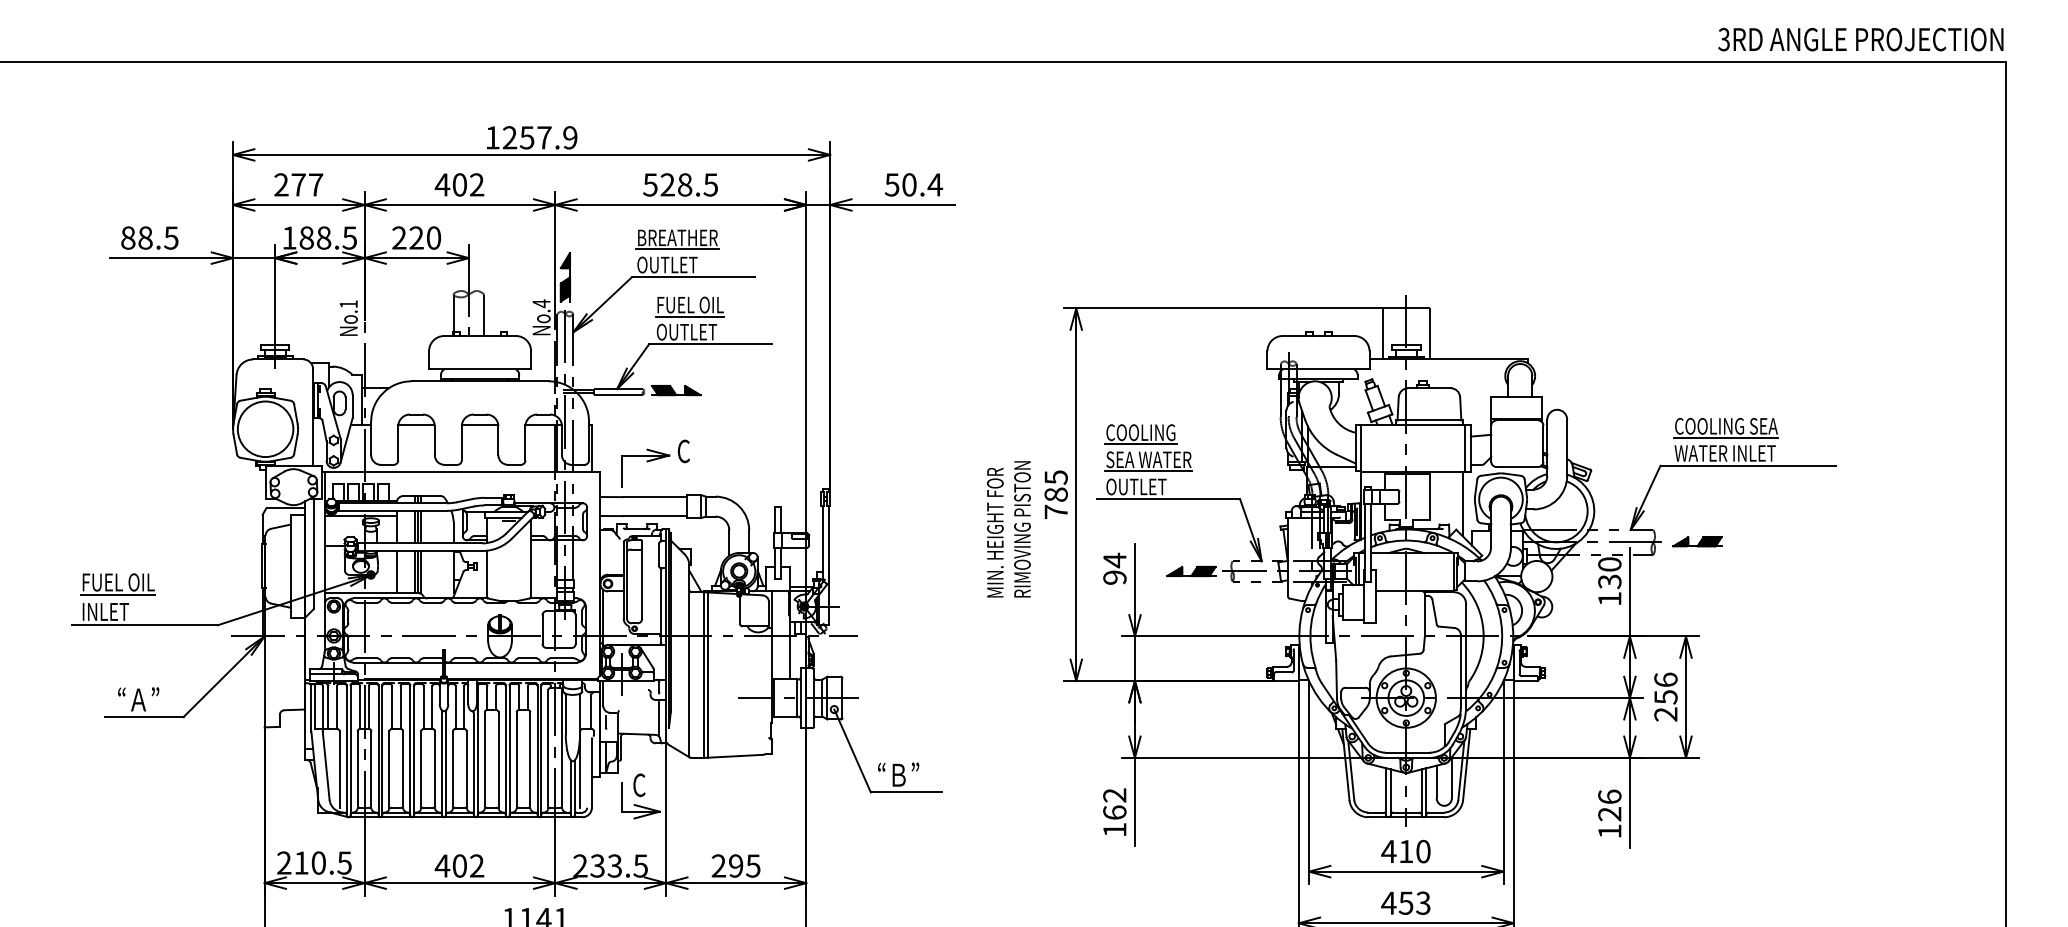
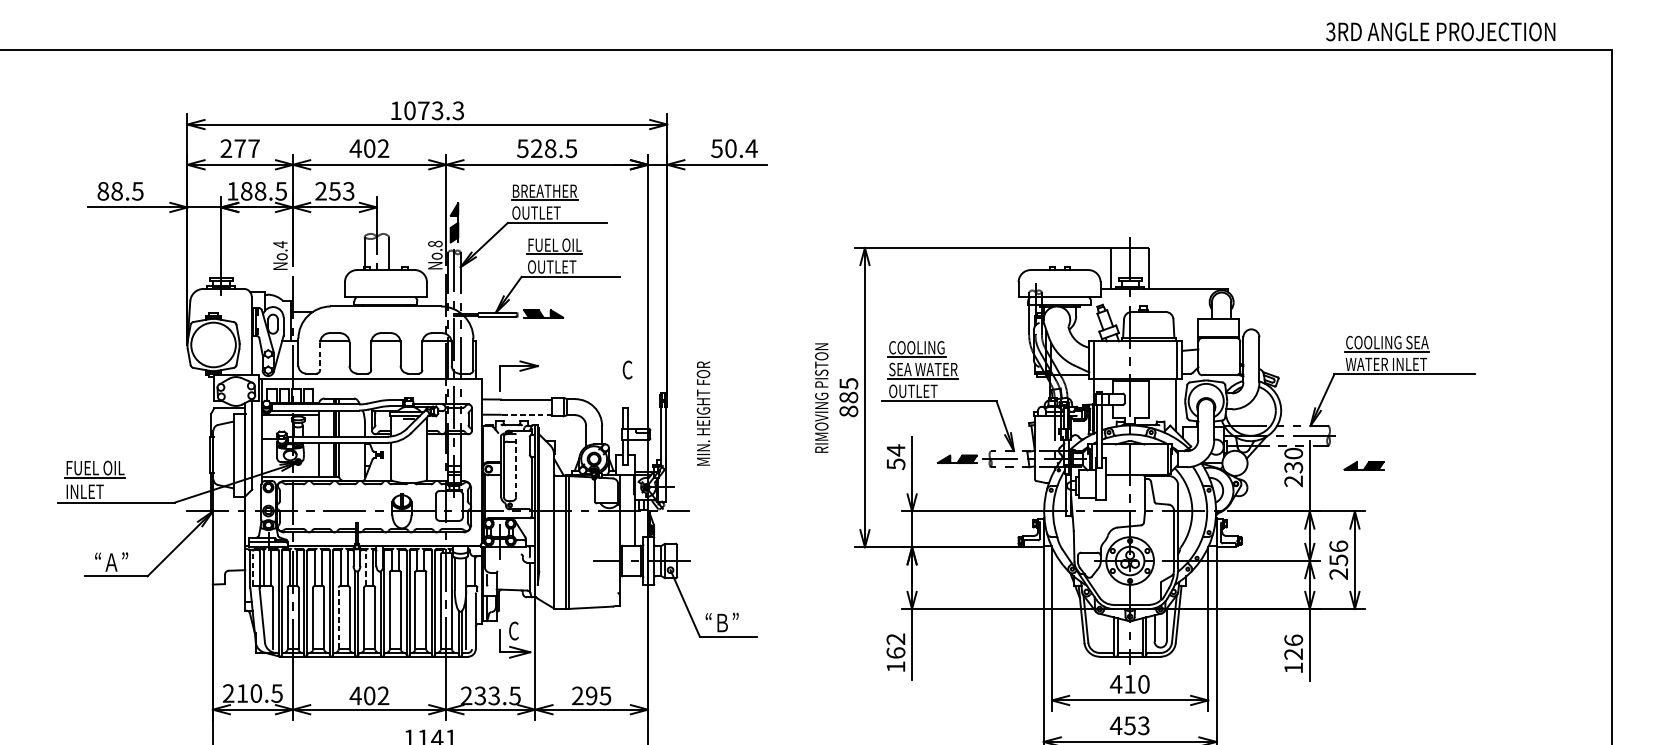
text: (1860, 39) -> (1440, 31), moved
text: (539, 137) -> (433, 110), 1257.9 -> 1073.3
text: (425, 237) -> (342, 190), 220 -> 253
text: (541, 303) -> (435, 243), No.4 -> No.8
text: (348, 304) -> (280, 244), No.1 -> No.4
line: (398, 443) -> (320, 356), solid -> dashed
text: (683, 451) -> (627, 370), moved
text: (1055, 511) -> (848, 411), 785 -> 885
line: (655, 516) -> (526, 415), solid -> dashed
text: (1022, 529) -> (821, 398), moved
text: (995, 532) -> (703, 413), moved
part: (1697, 541) -> (1364, 465), moved
text: (1114, 577) -> (895, 464), 94 -> 54
line: (642, 579) -> (516, 465), solid -> dashed
text: (1609, 598) -> (1293, 480), 130 -> 230
line: (315, 707) -> (253, 568), solid -> dashed
line: (455, 707) -> (366, 568), solid -> dashed
line: (421, 769) -> (338, 618), solid -> dashed

